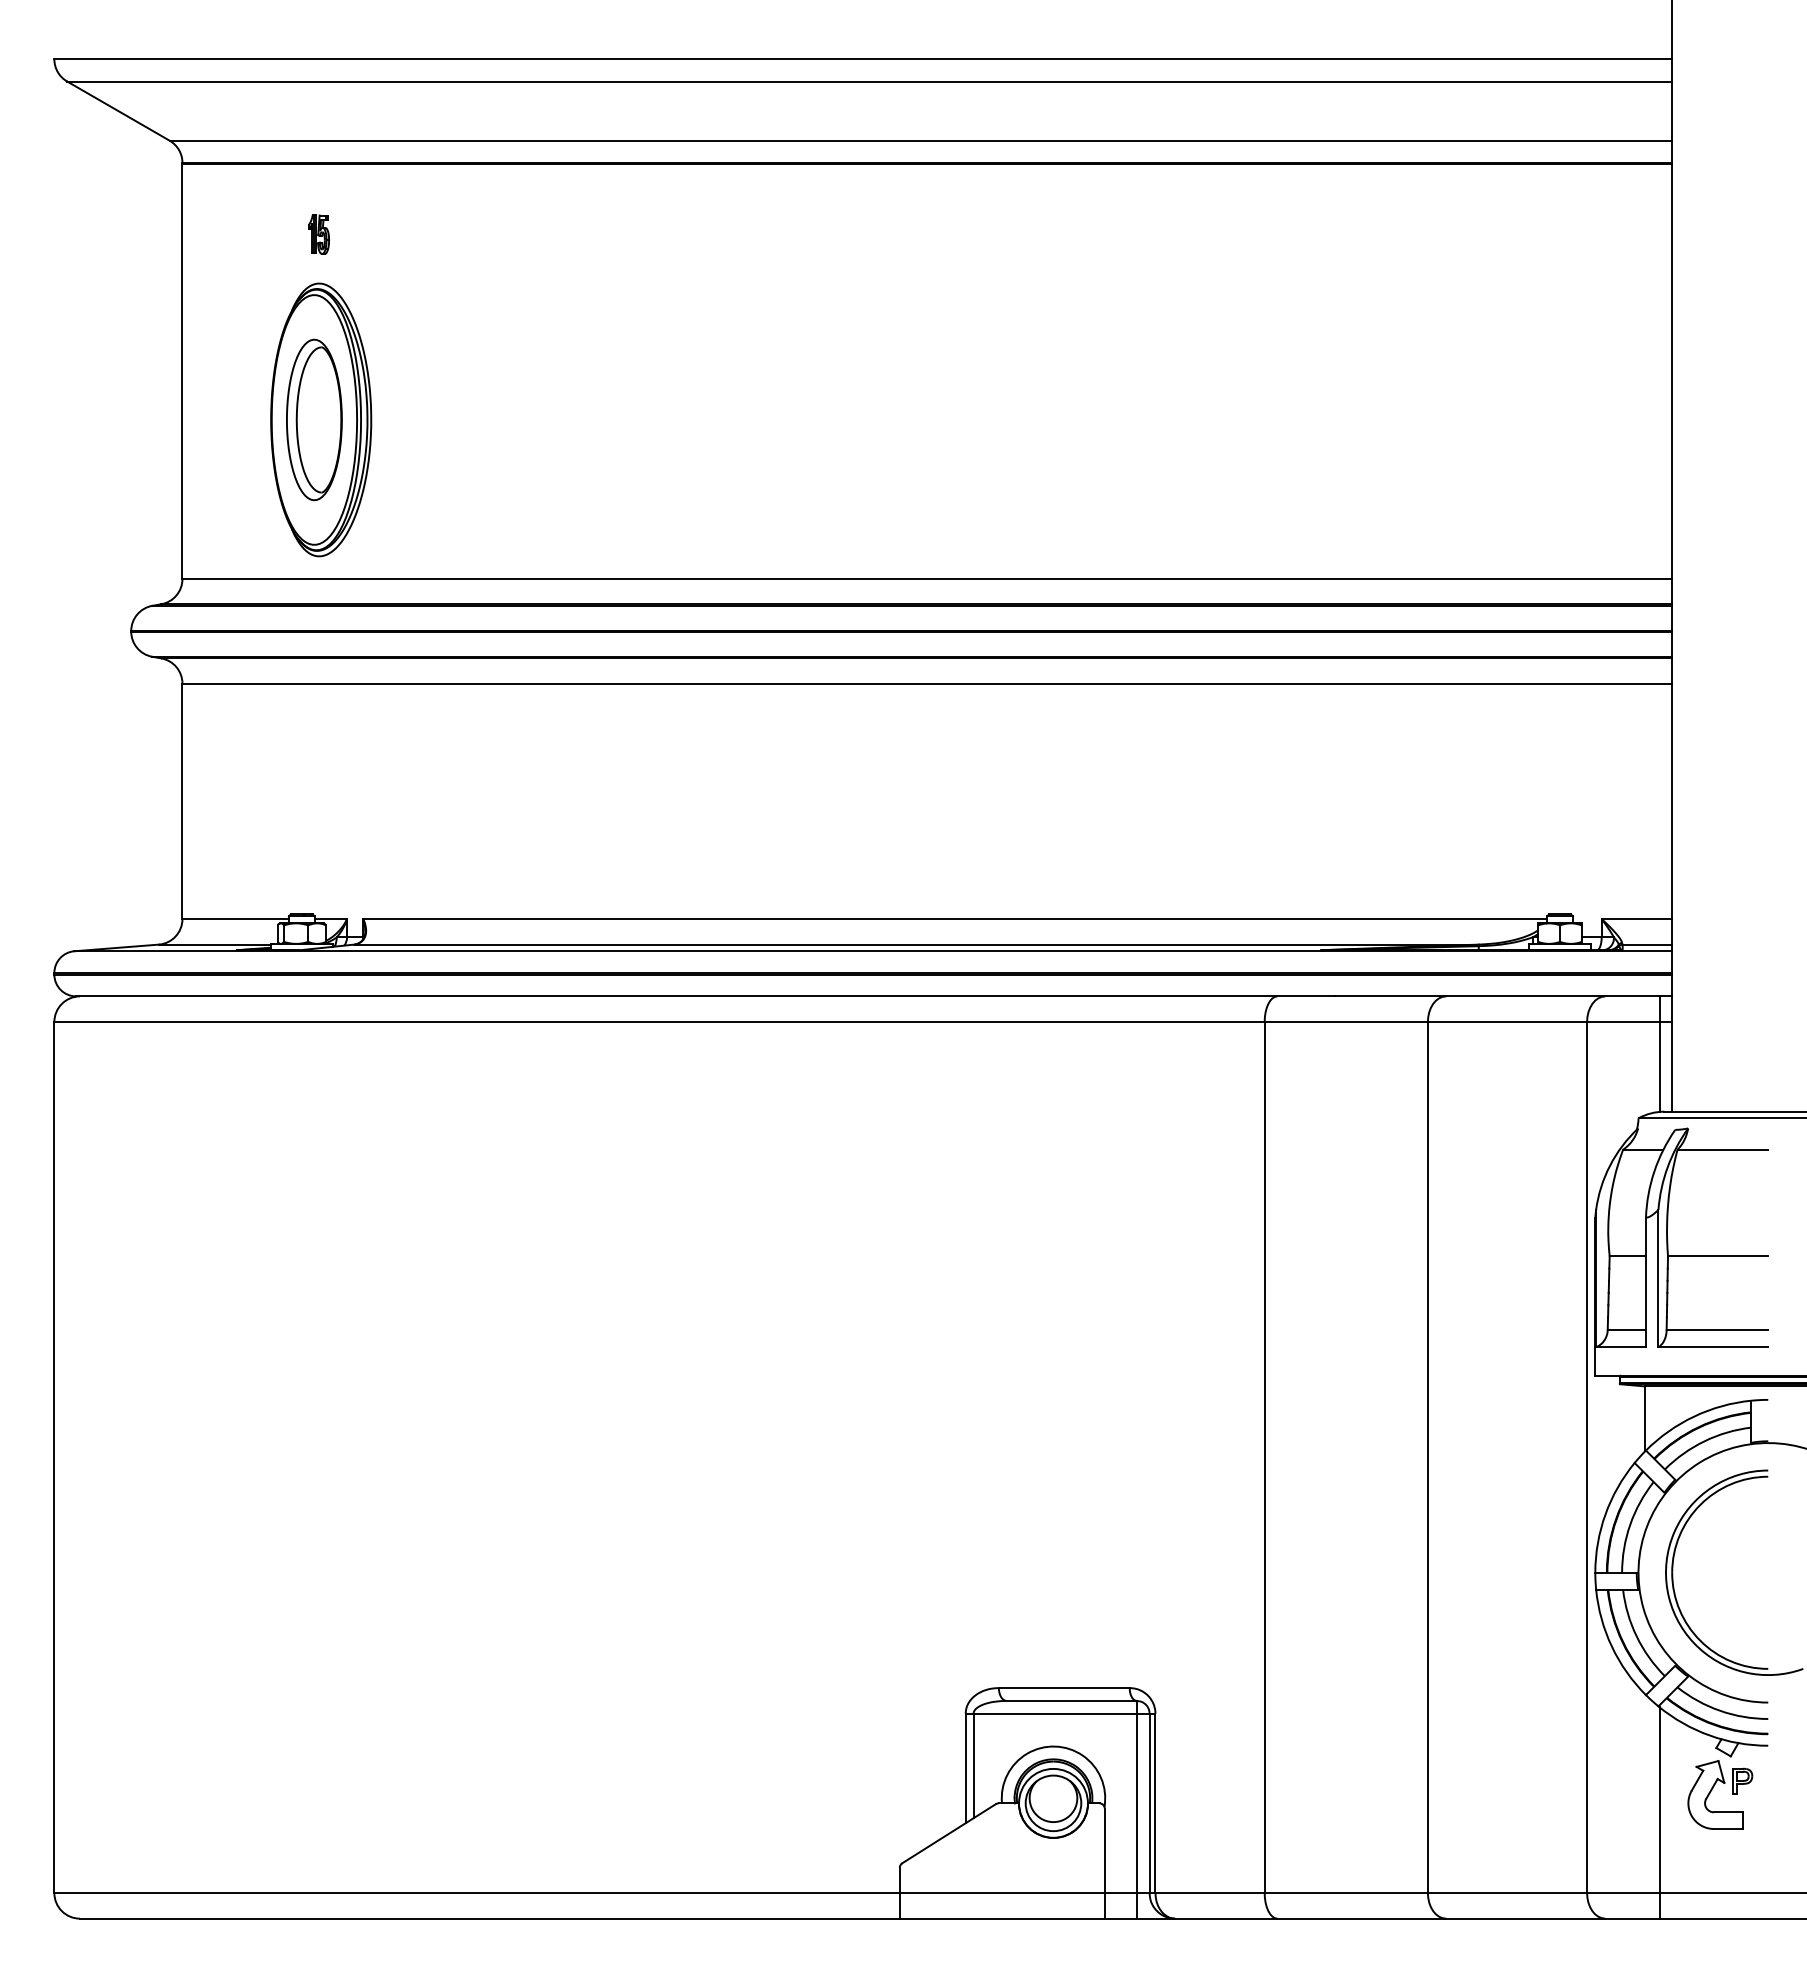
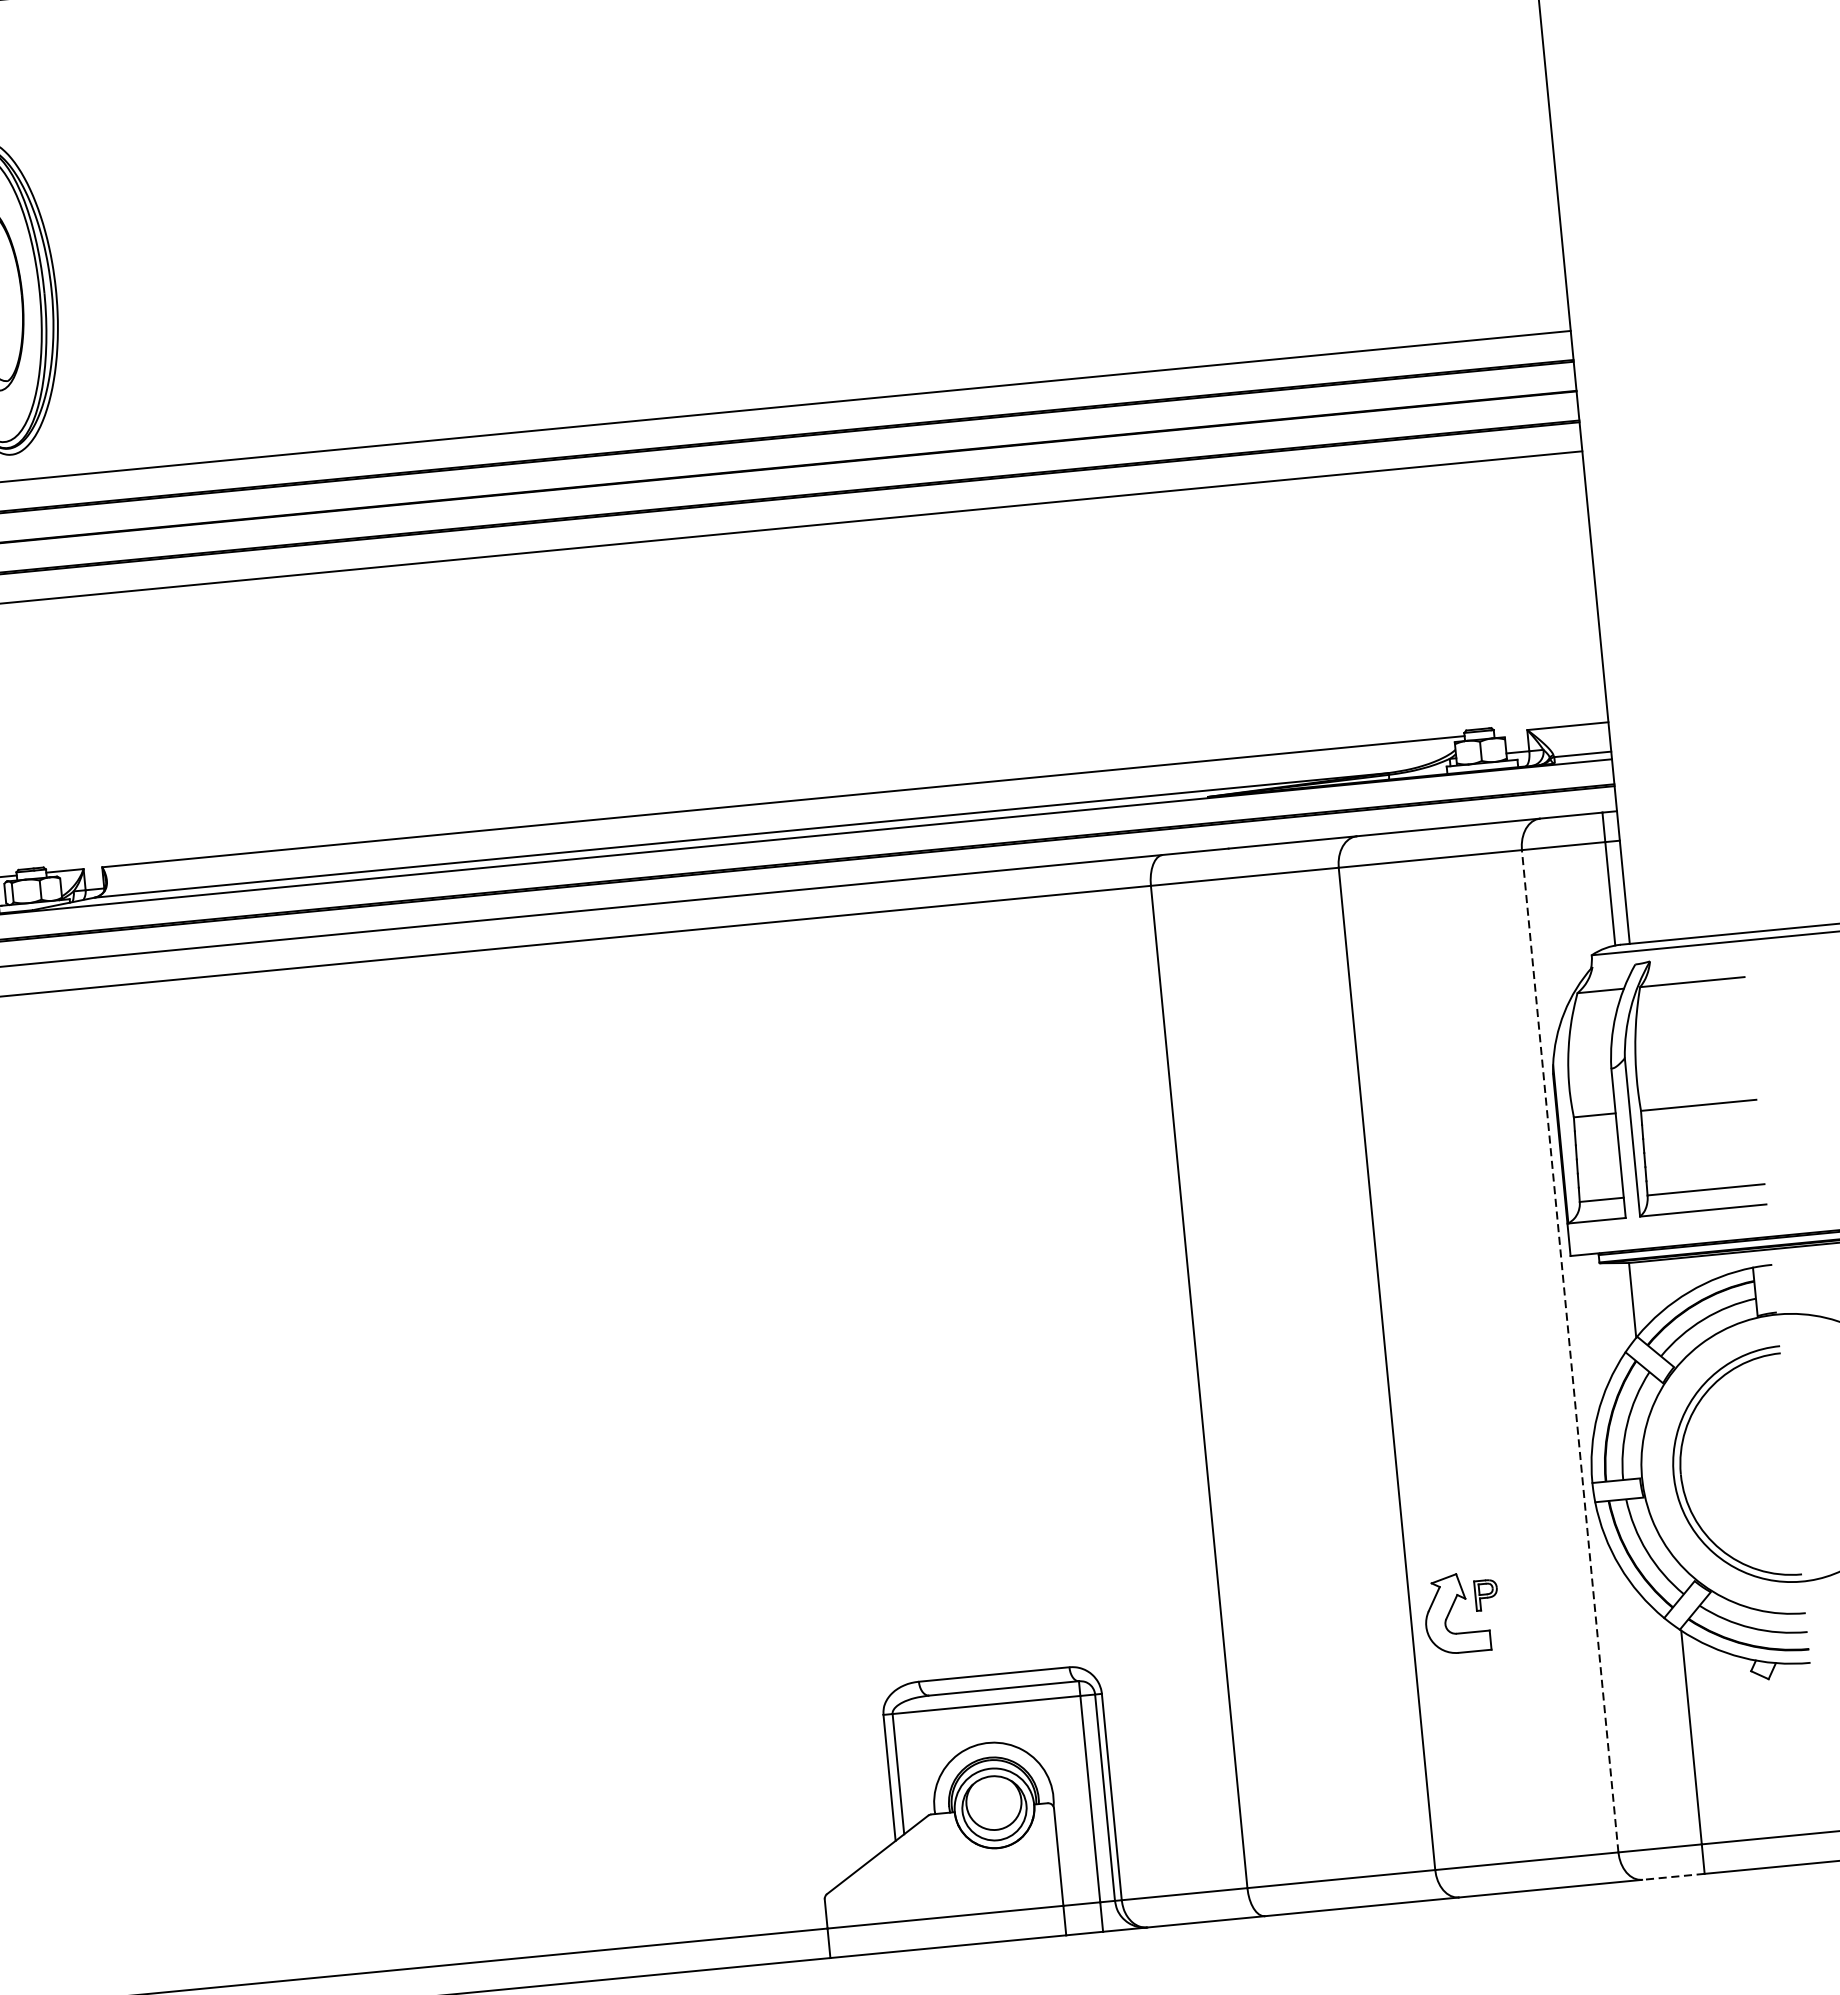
line: (1587, 1457) -> (1570, 1351), solid -> dashed
part: (1712, 1790) -> (1452, 1608), moved
line: (1631, 1918) -> (1672, 1876), solid -> dashed

